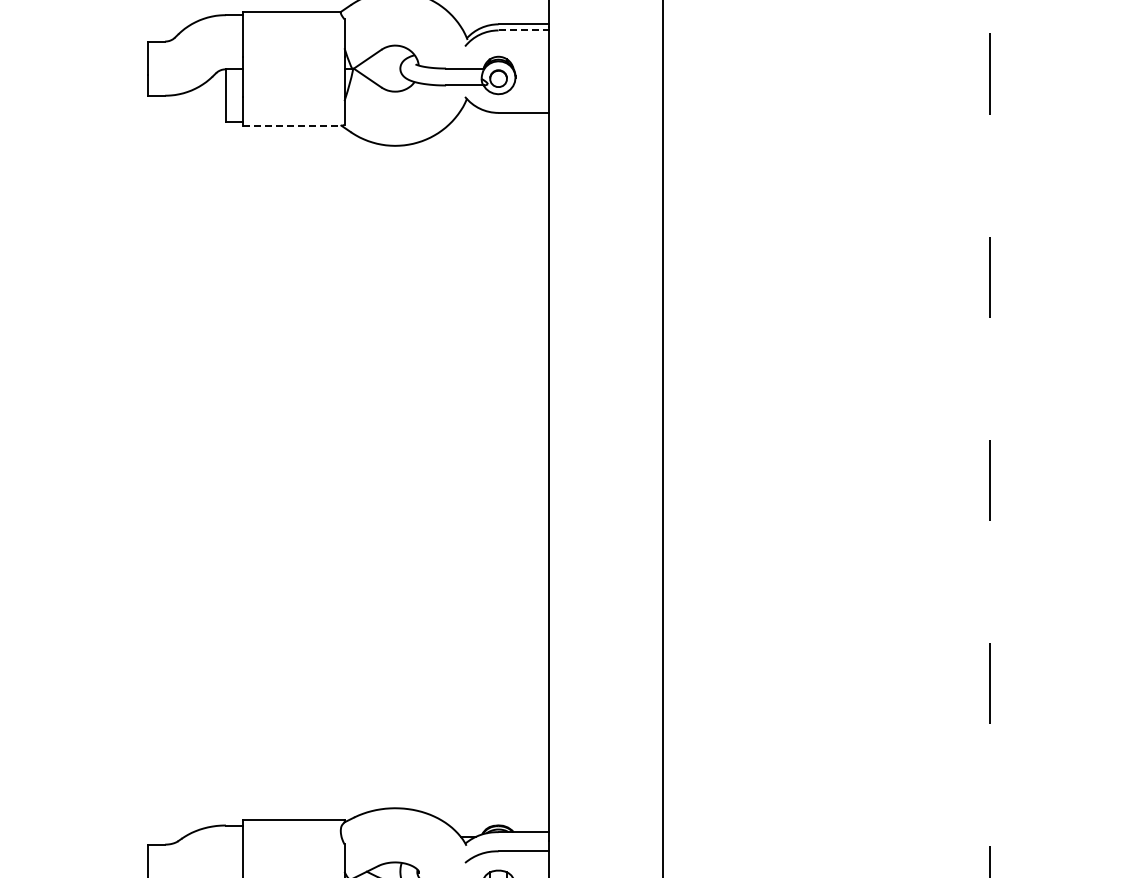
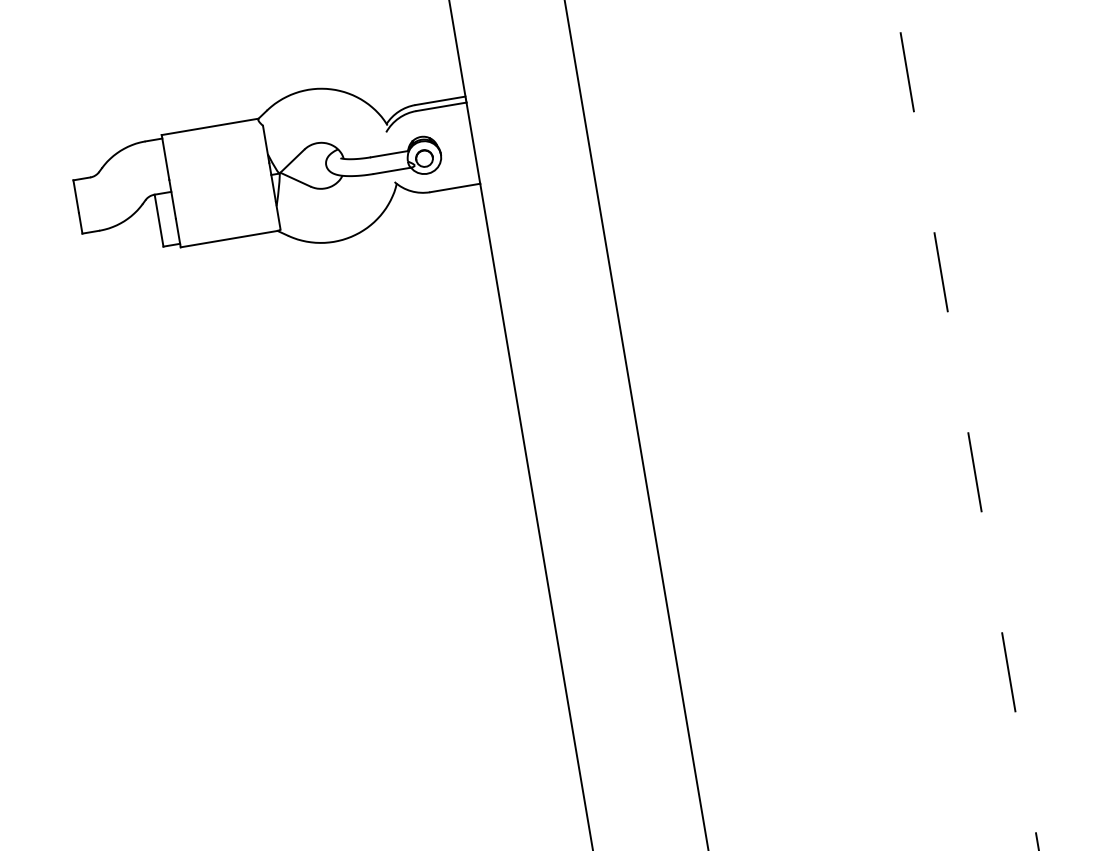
line: (524, 30) -> (442, 106), dashed -> solid
line: (292, 125) -> (229, 238), dashed -> solid

